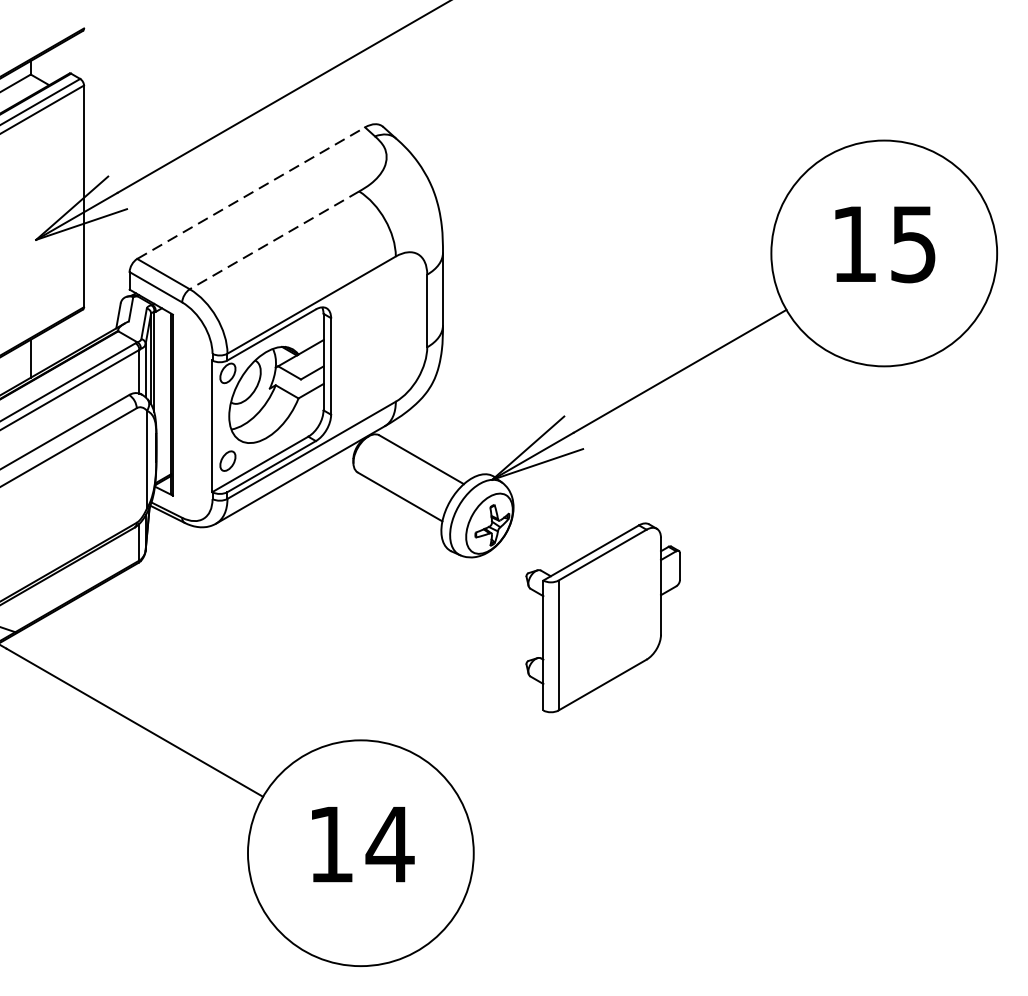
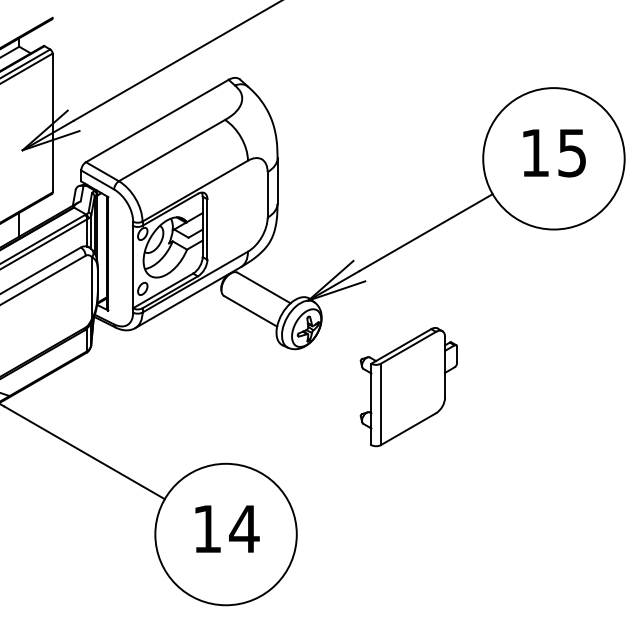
line: (251, 192) -> (157, 120), dashed -> solid
line: (273, 240) -> (171, 150), dashed -> solid
part: (602, 618) -> (408, 387), moved

